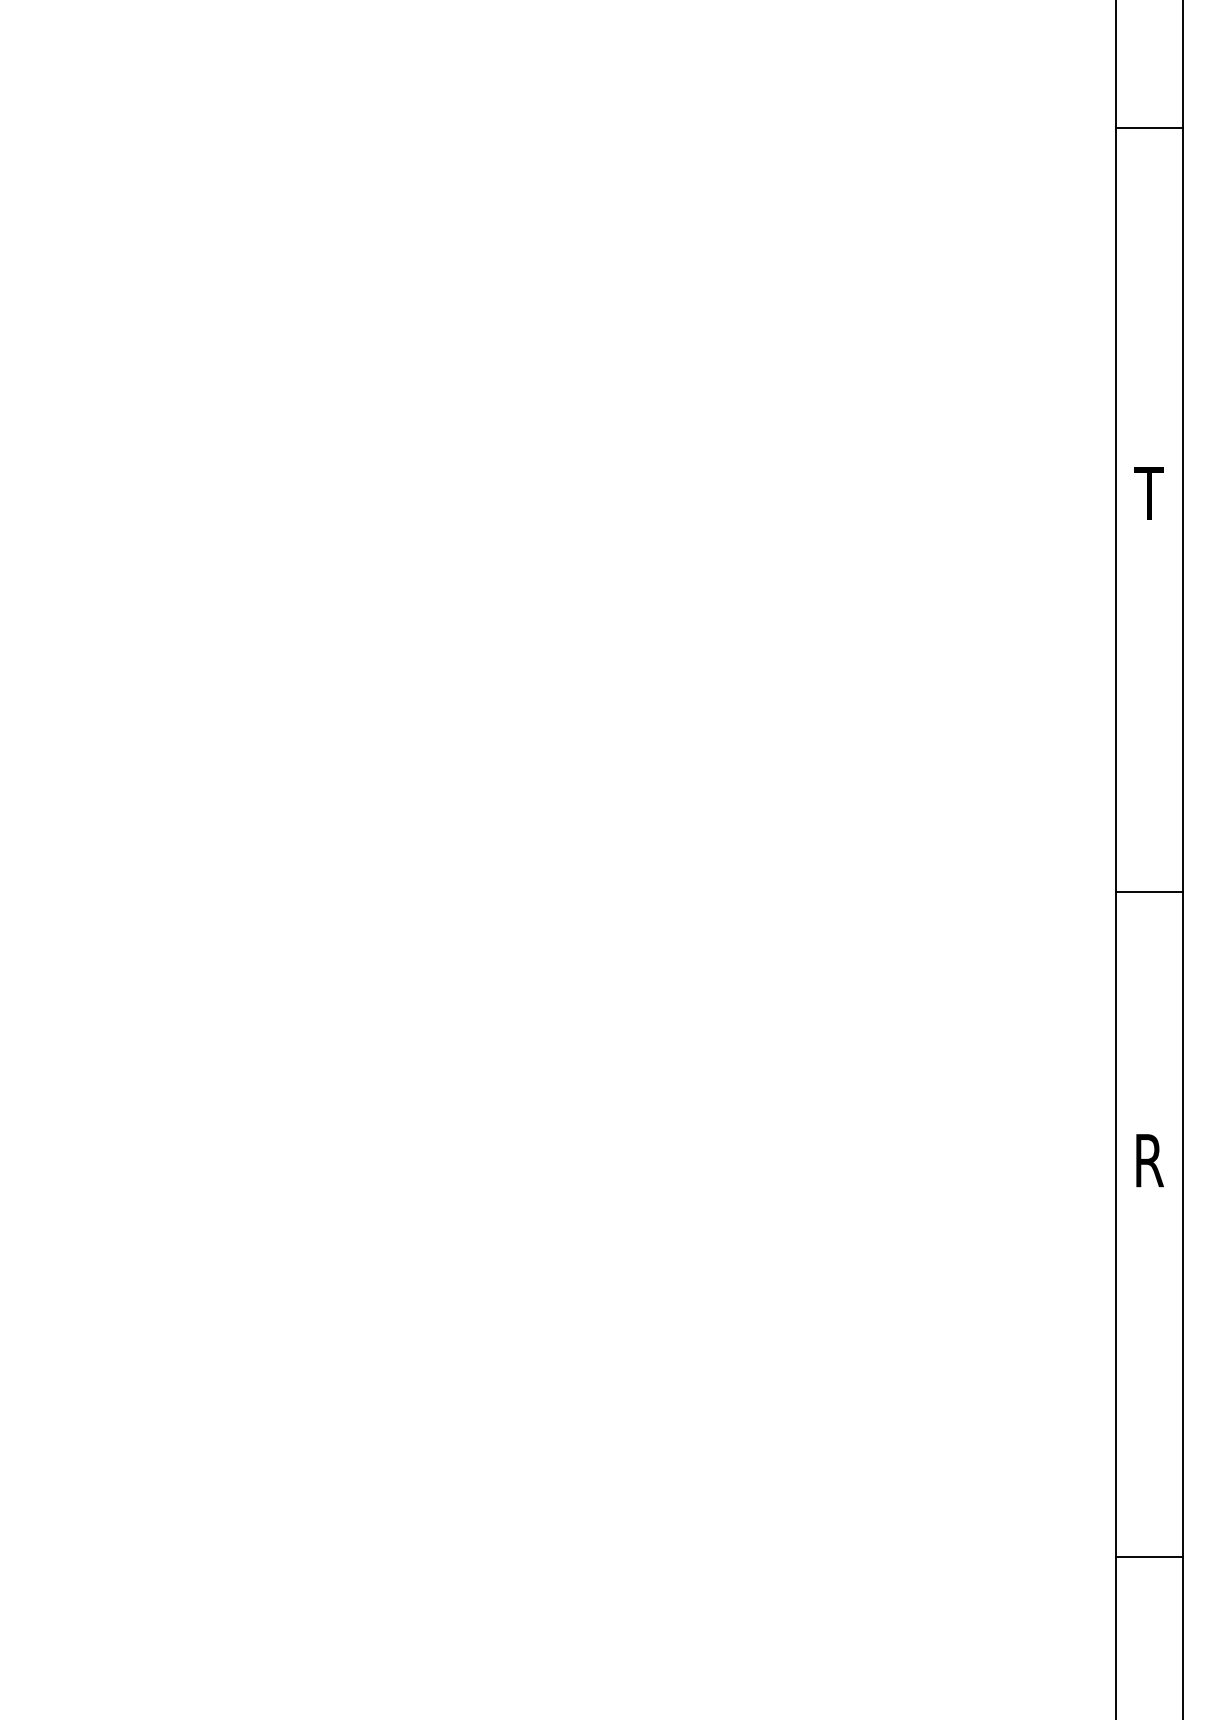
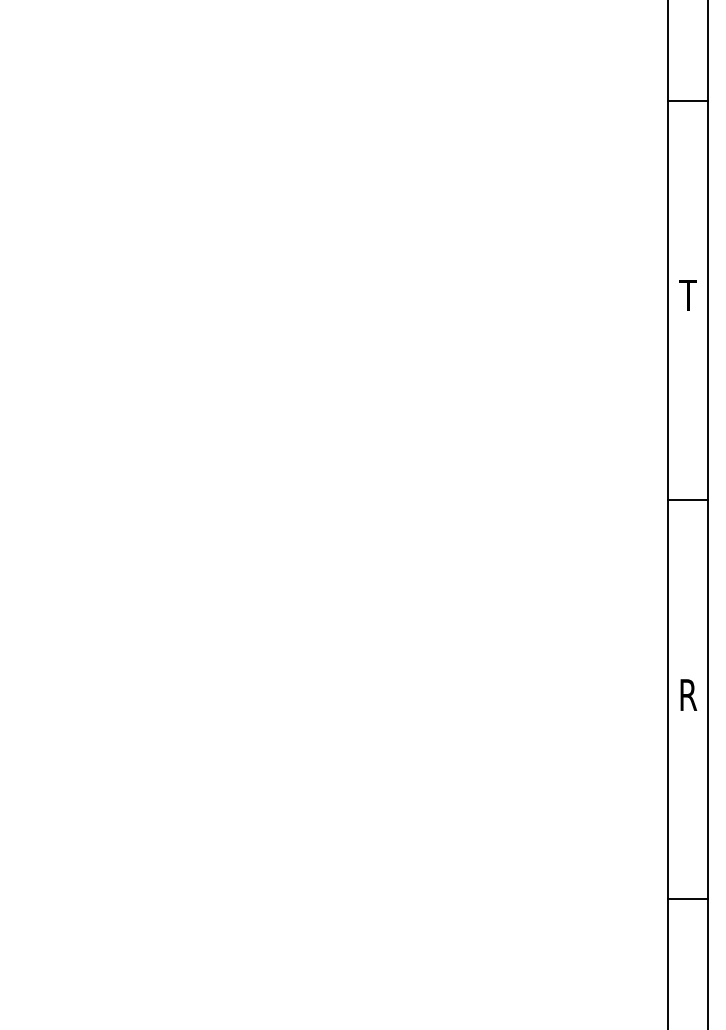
line: (1149, 127) -> (688, 100), moved
line: (1149, 890) -> (688, 499), moved
line: (1149, 1557) -> (688, 899), moved

